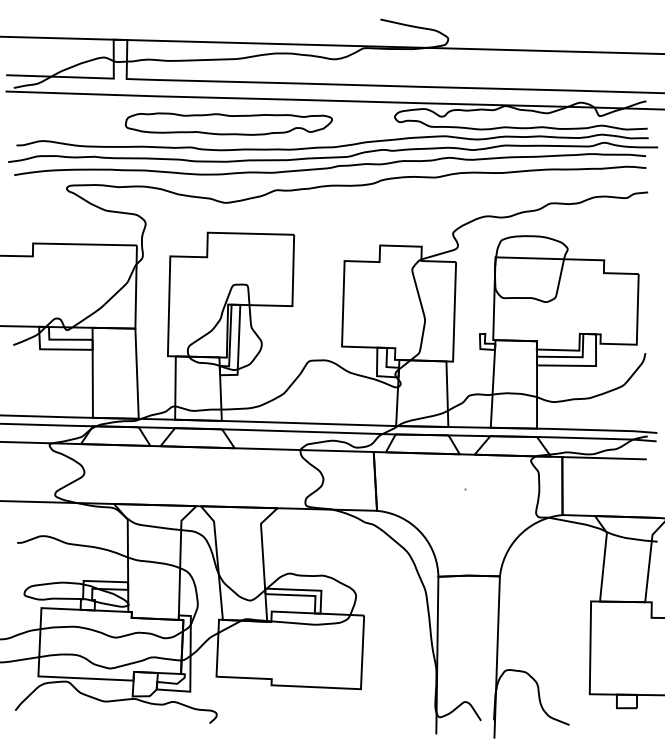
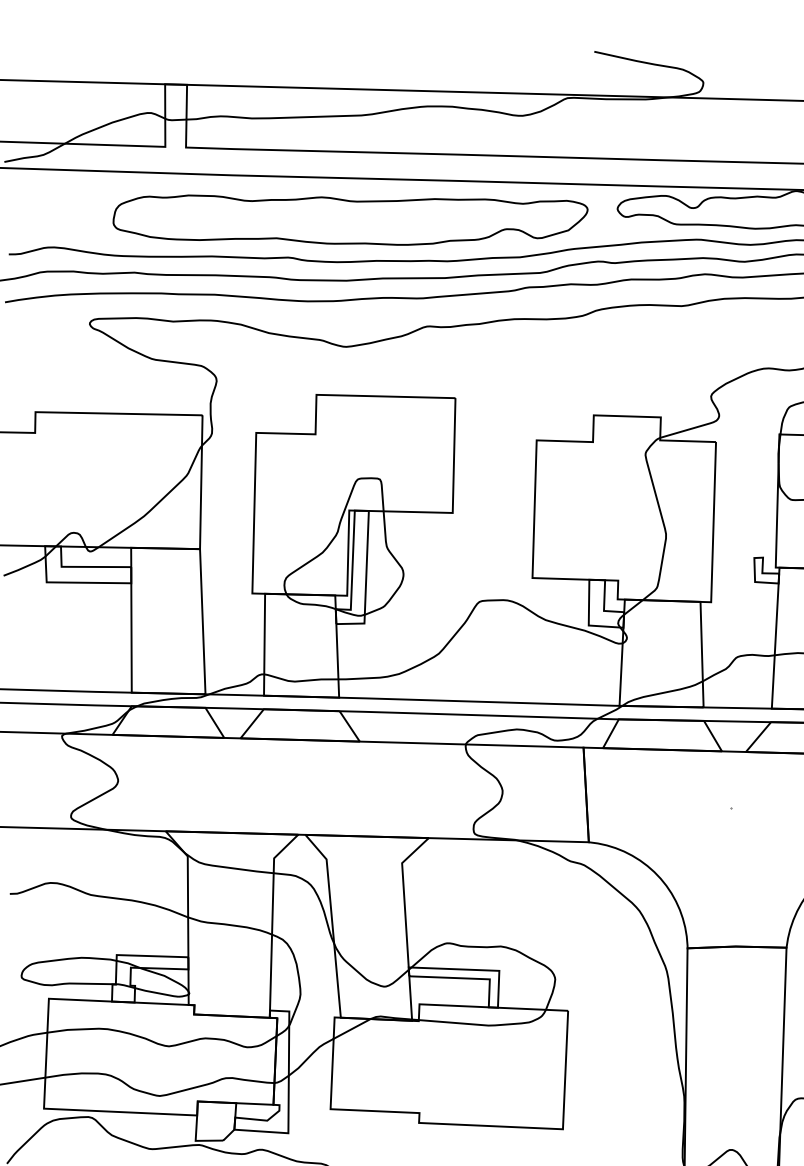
part: (228, 123) -> (349, 219), size x1.43

